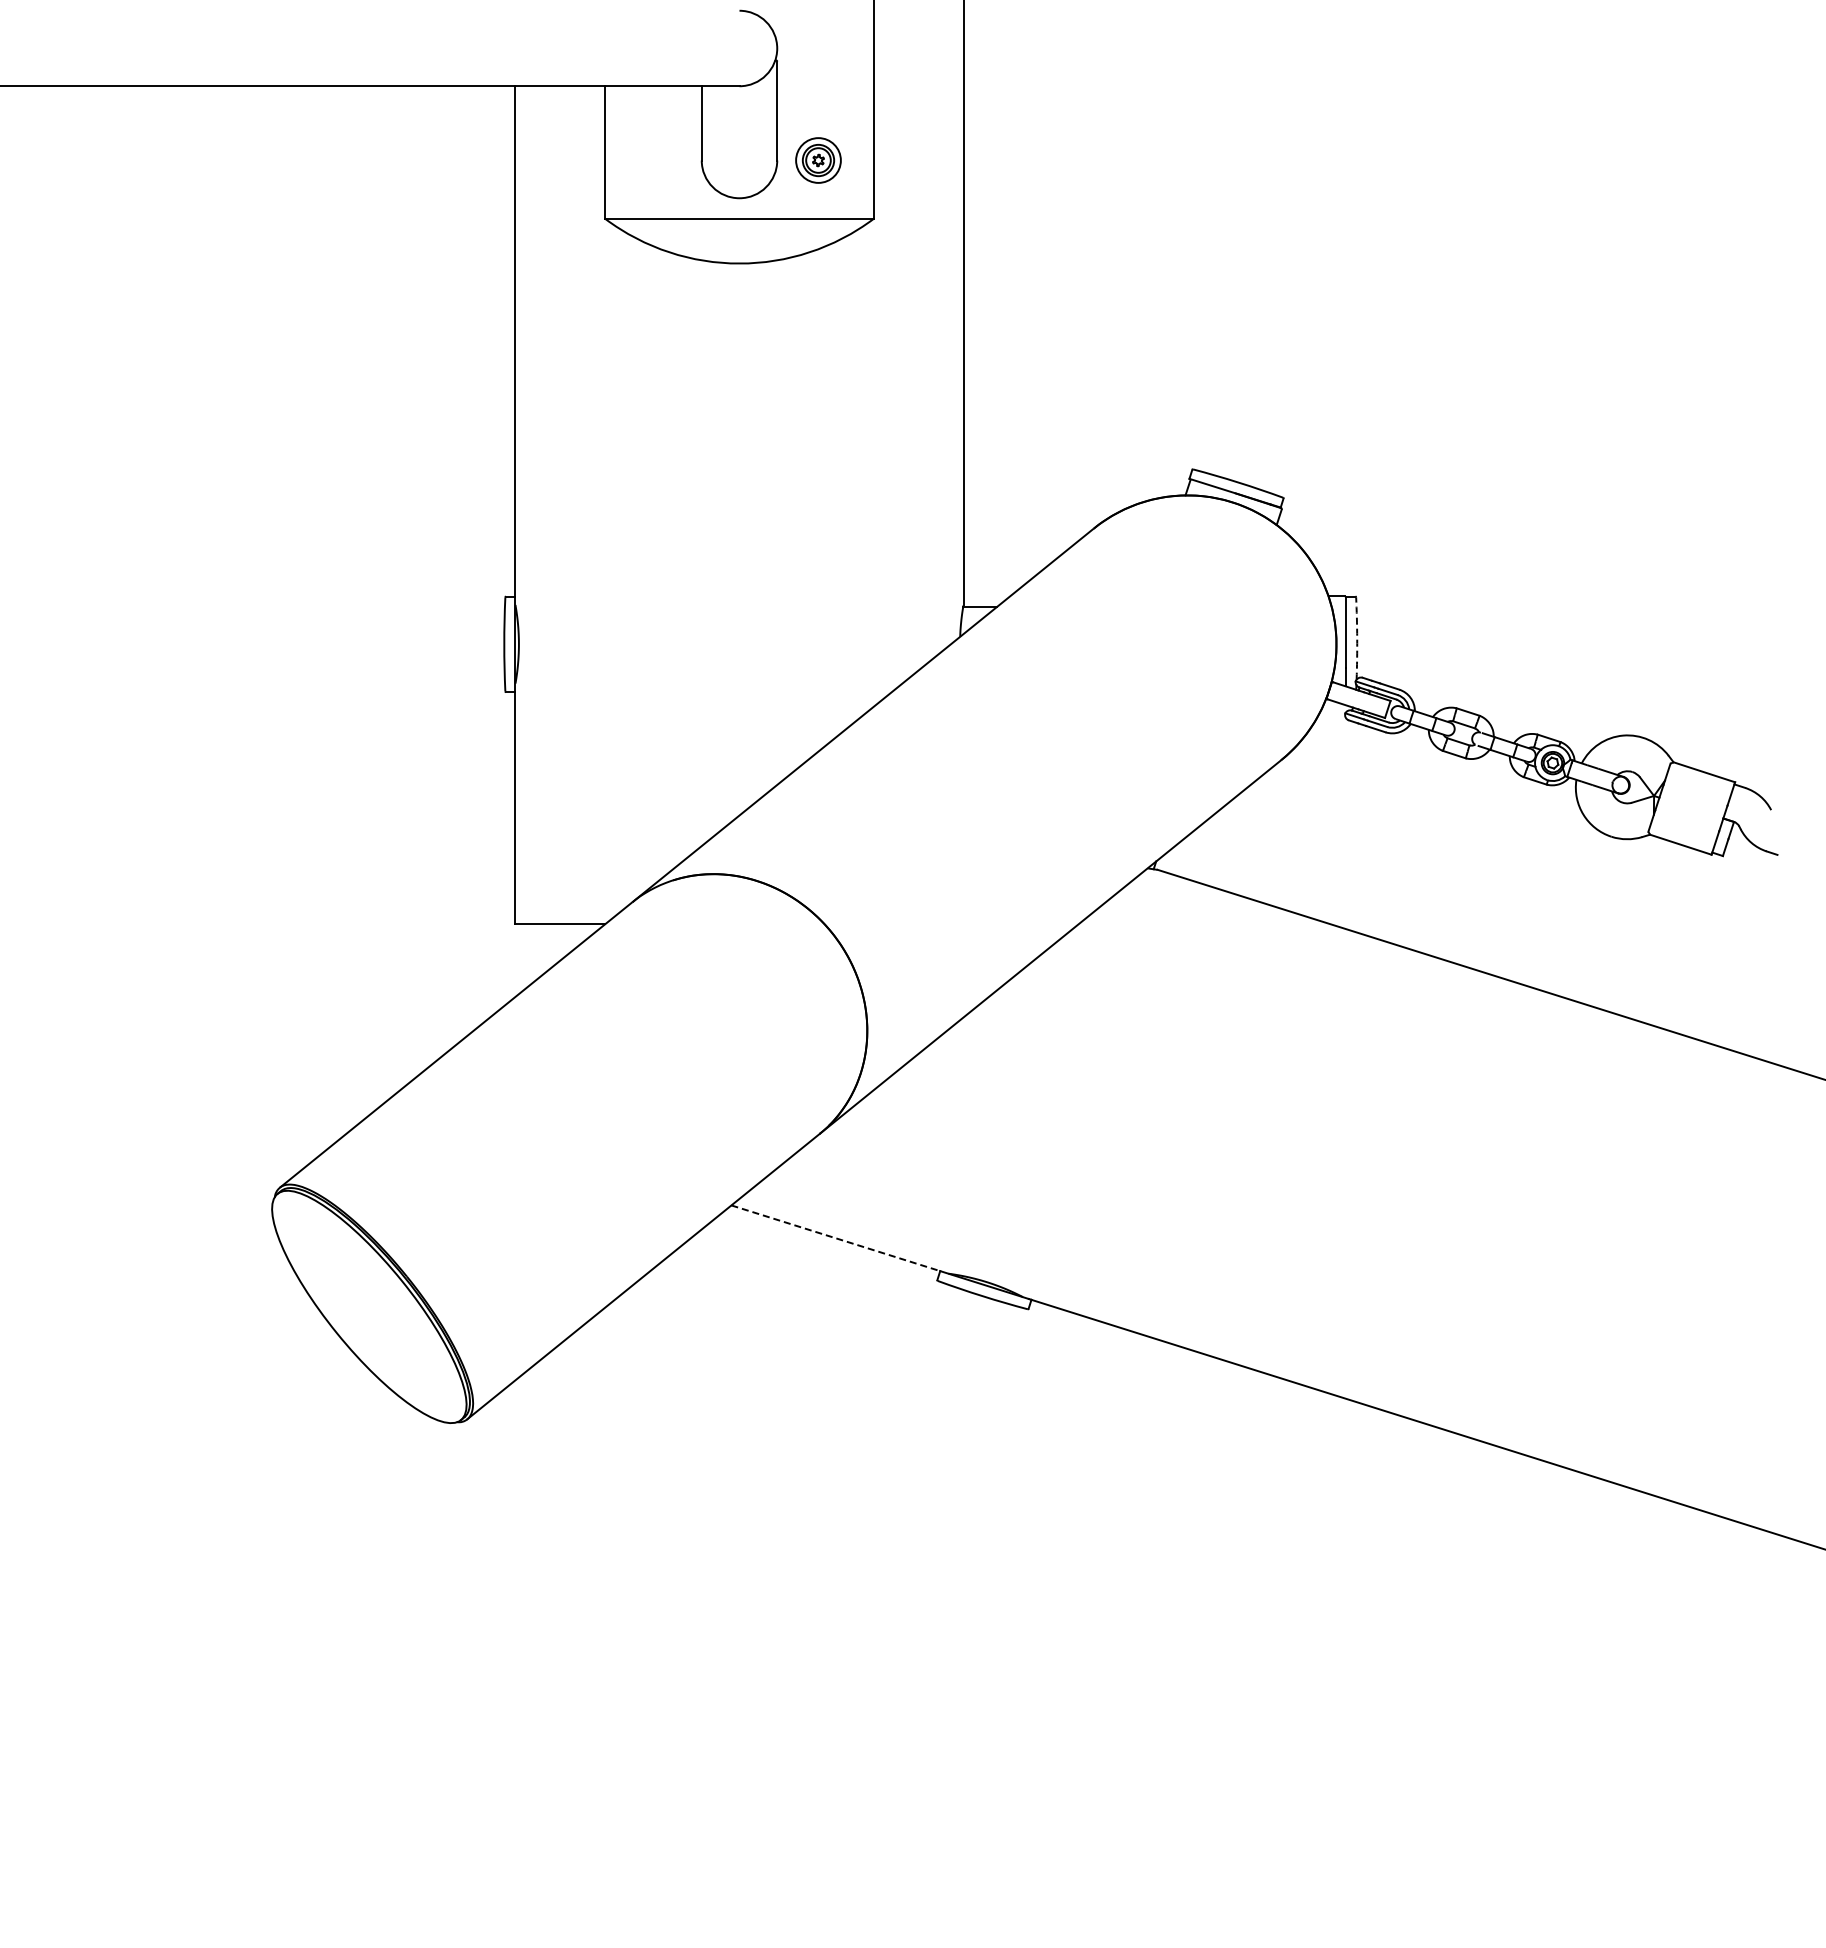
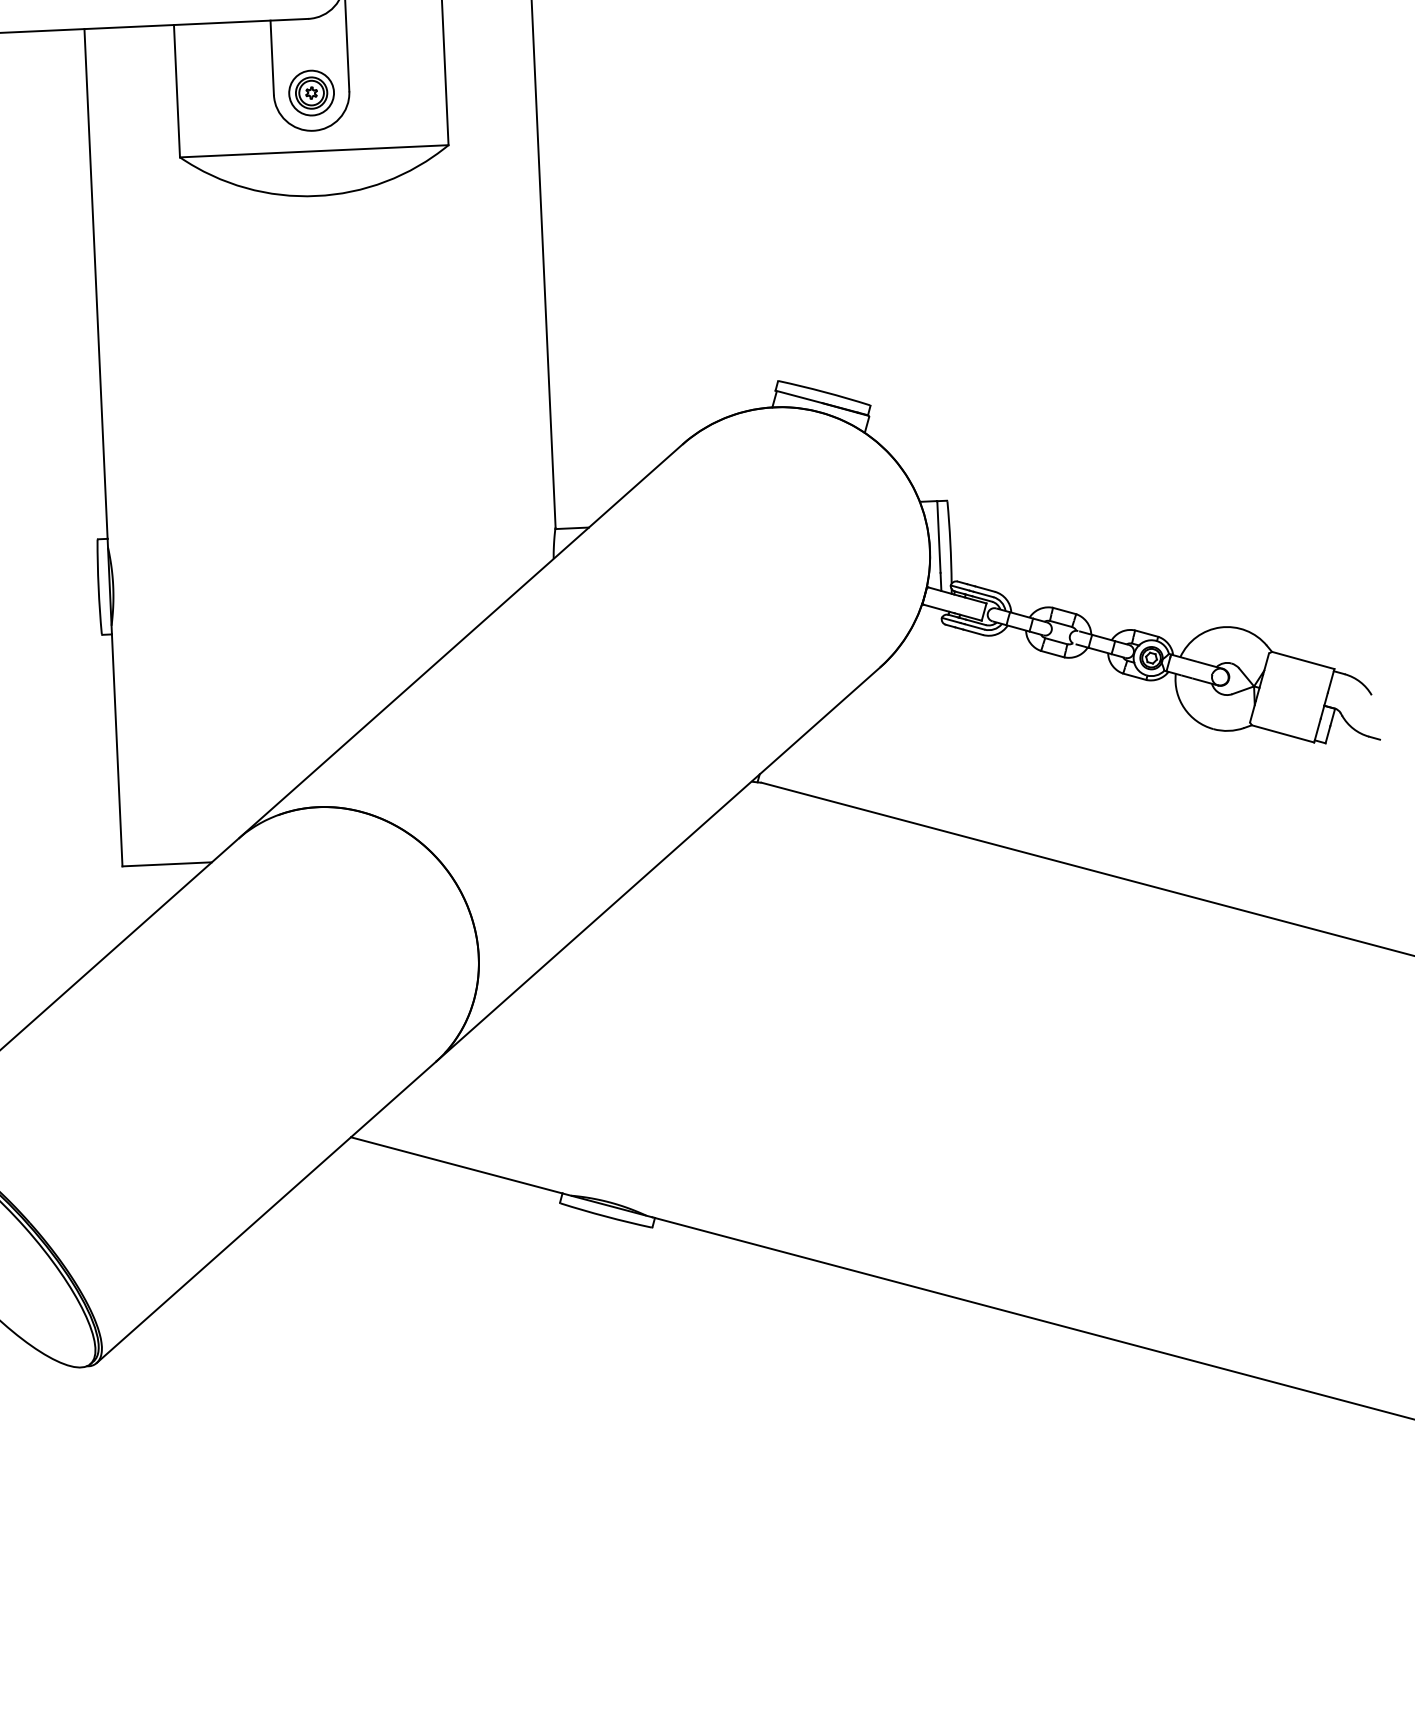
part: (818, 160) -> (311, 93), moved
arc: (1357, 638) -> (950, 542), dashed -> solid
line: (836, 1238) -> (457, 1165), dashed -> solid

